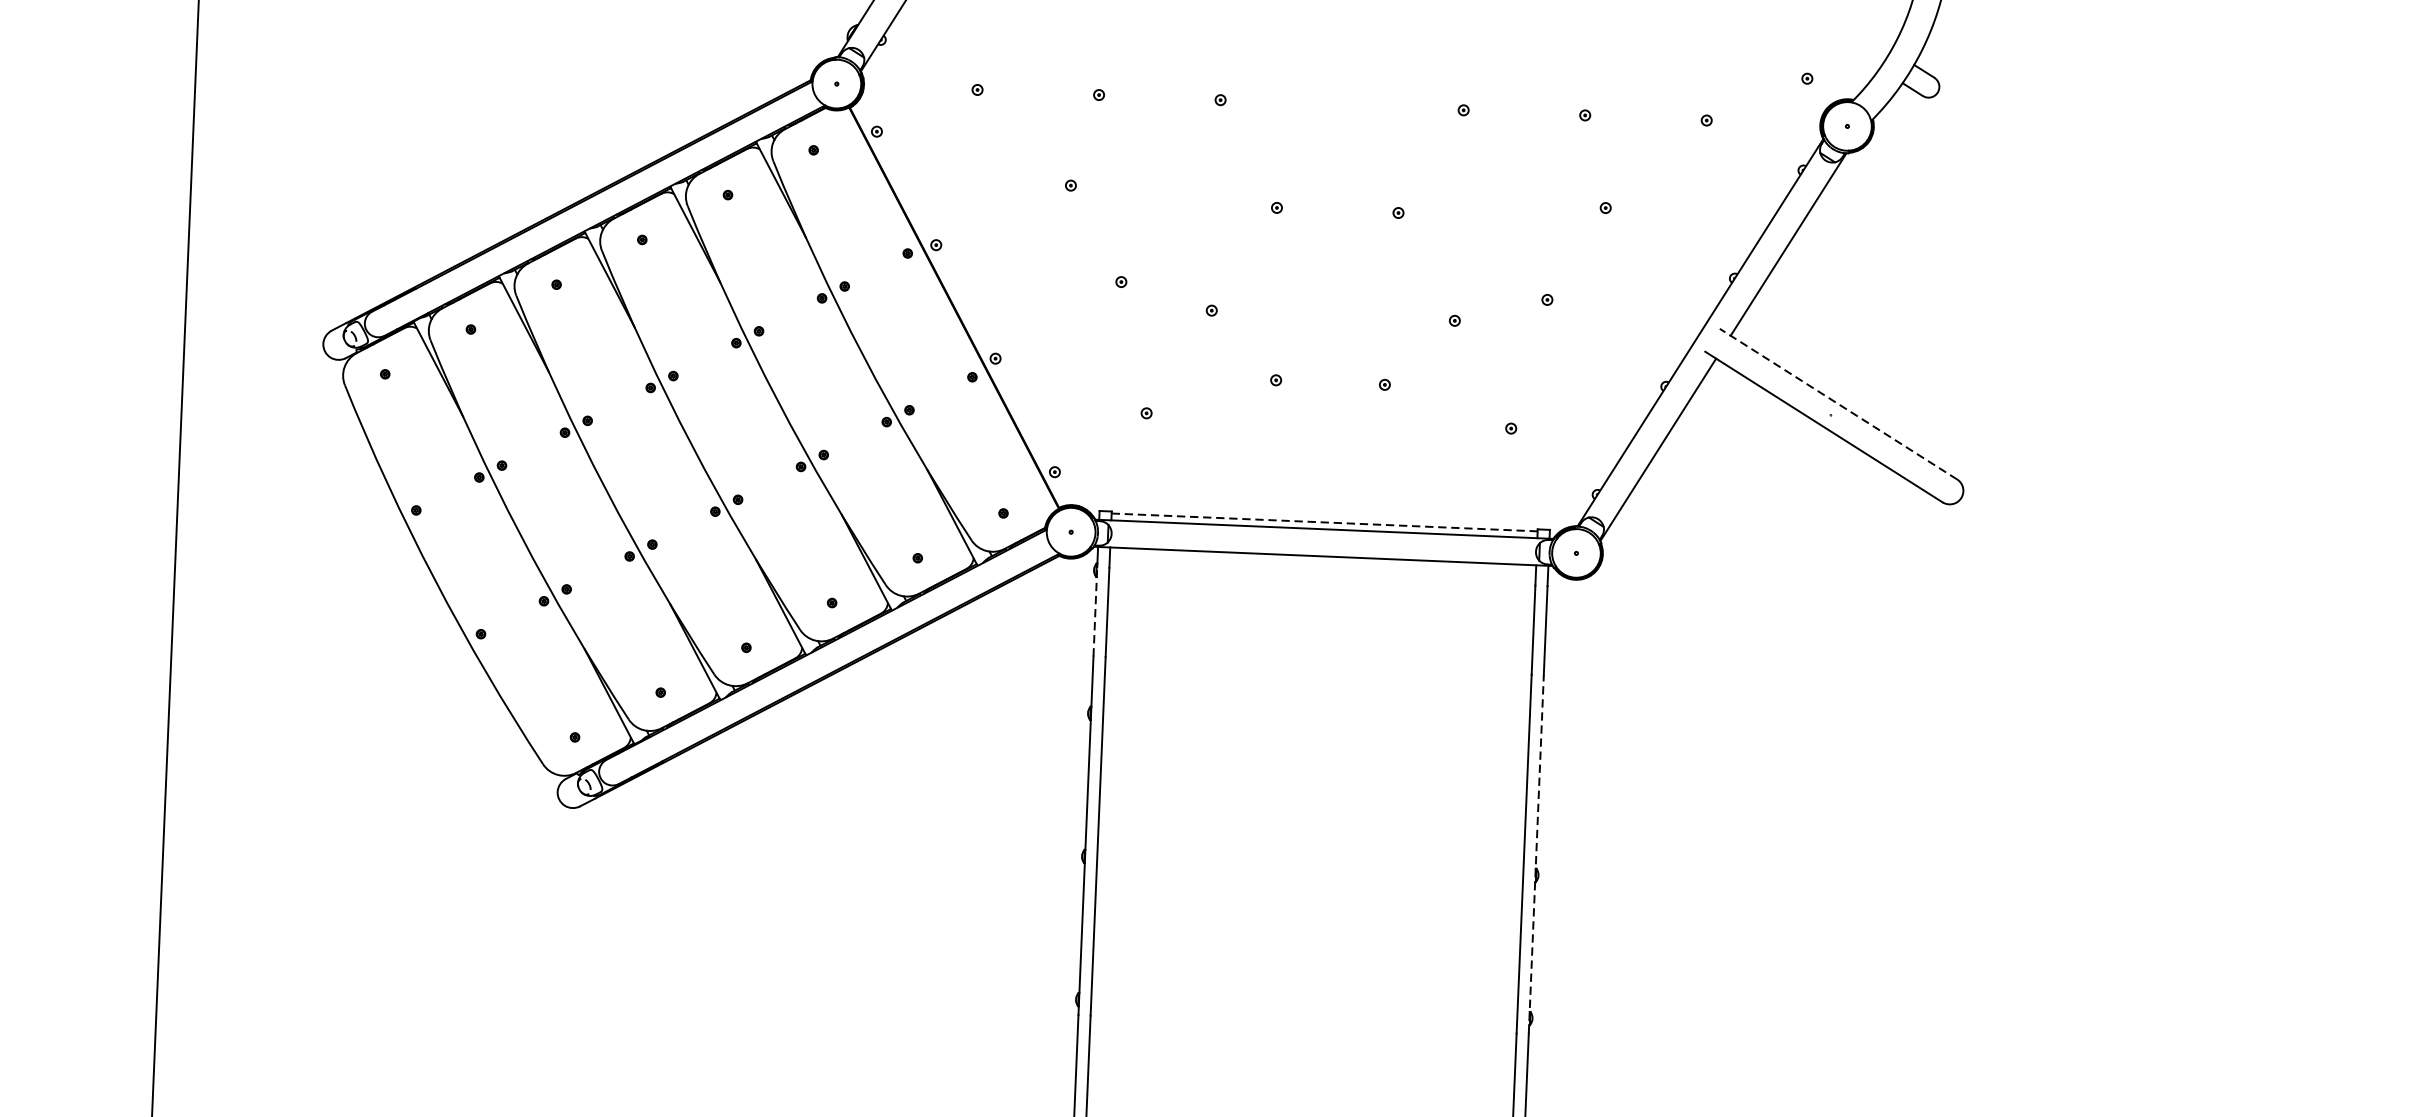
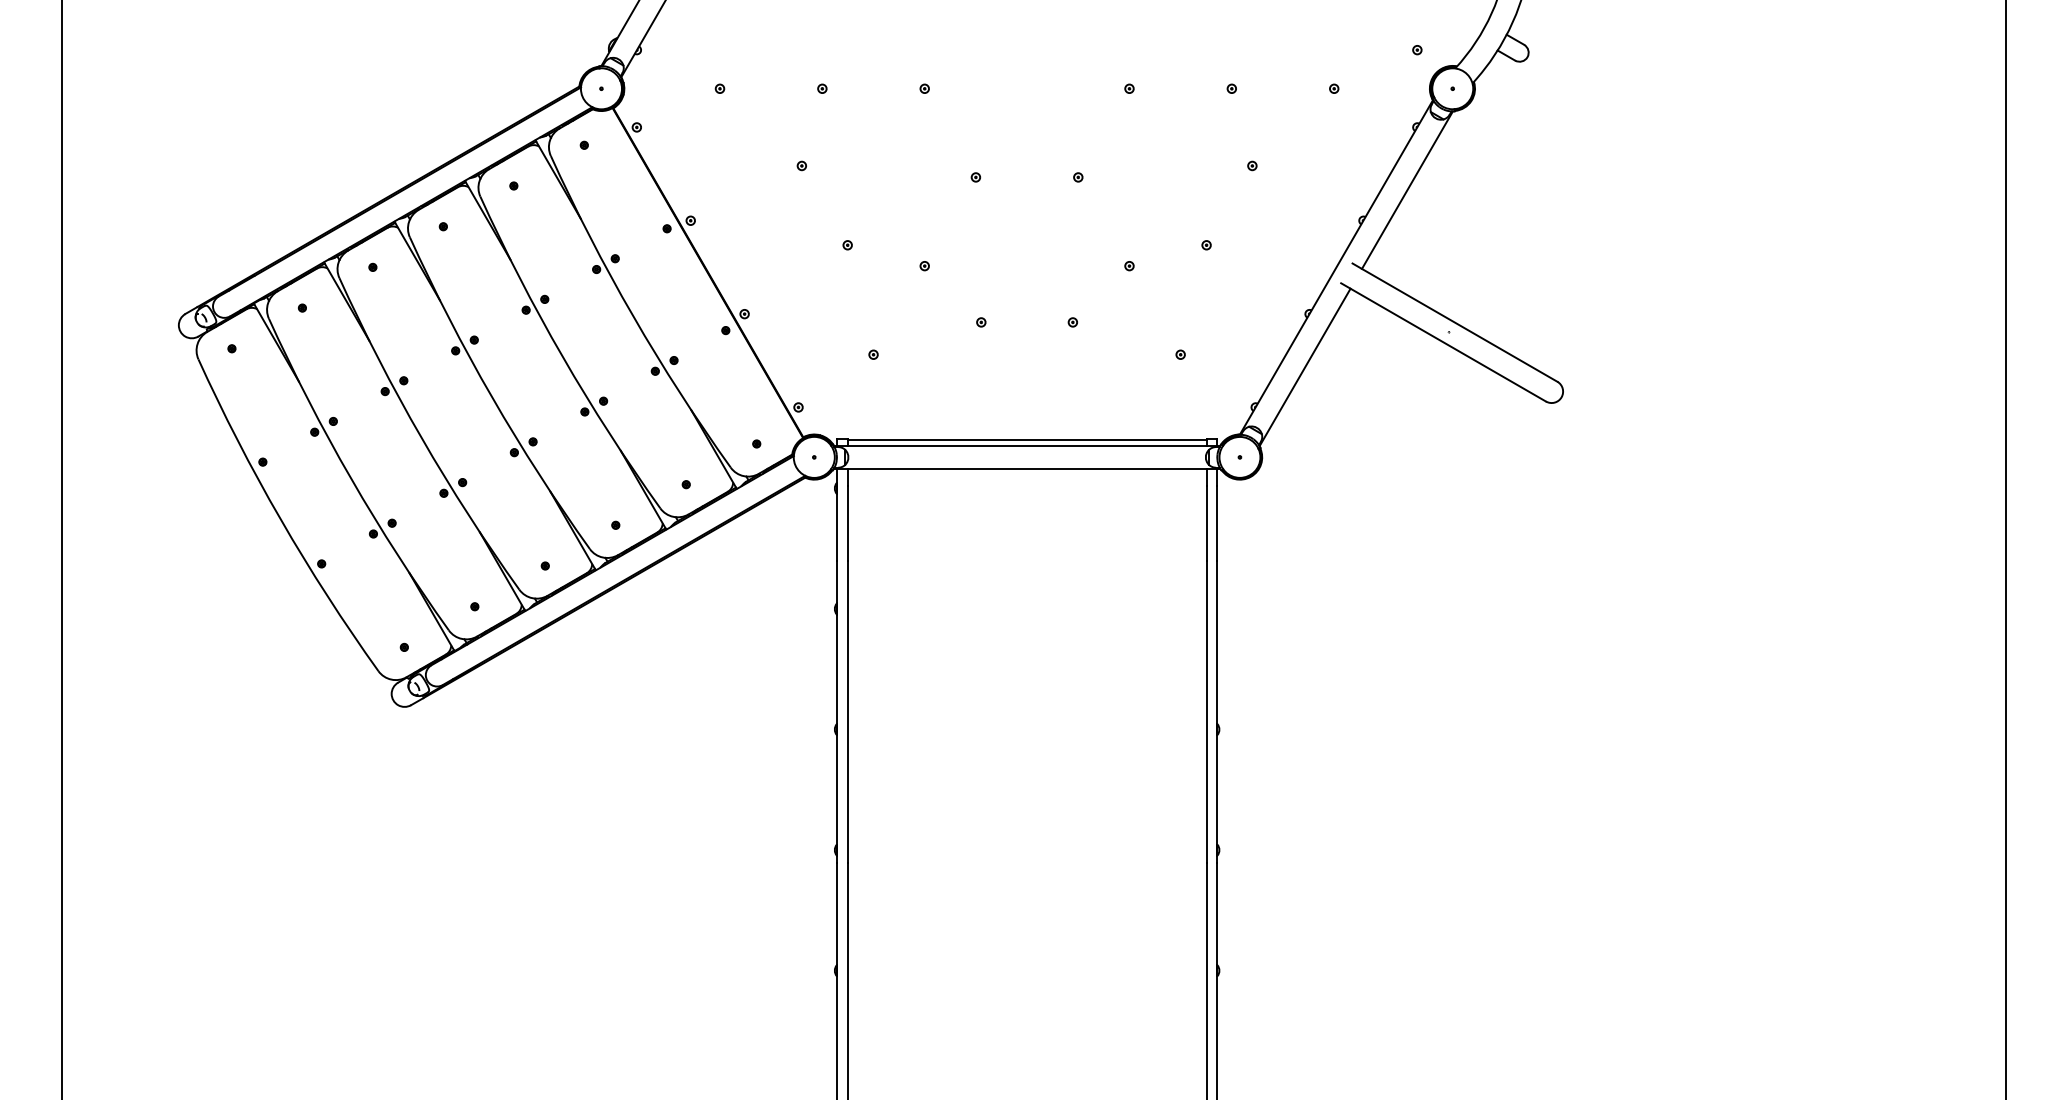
line: (1837, 403) -> (1454, 322), dashed -> solid
line: (1325, 522) -> (1027, 440), dashed -> solid
line: (1095, 611) -> (837, 523), dashed -> solid
line: (1535, 853) -> (1216, 711), dashed -> solid

